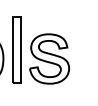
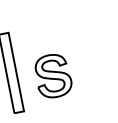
part: (49, 58) -> (53, 75), size x0.7

